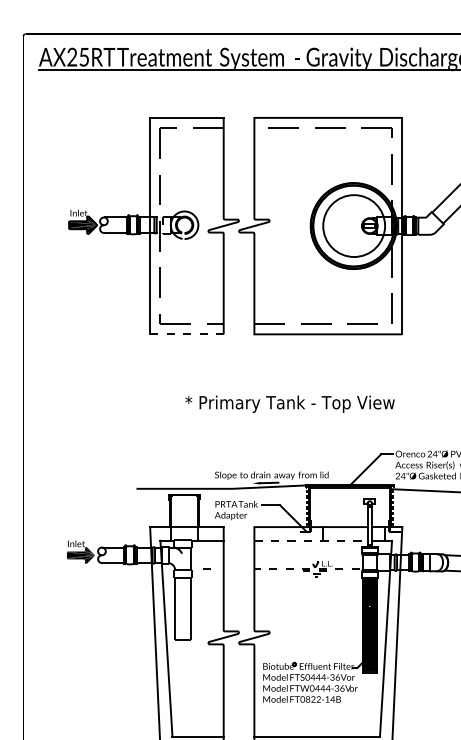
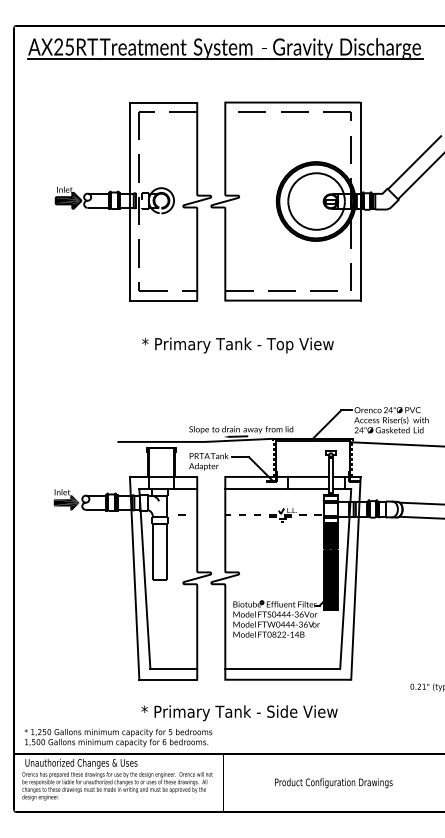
line: (186, 334) -> (163, 300), dashed -> solid
text: (289, 404) -> (237, 345), moved
line: (311, 540) -> (277, 489), dashed -> solid

